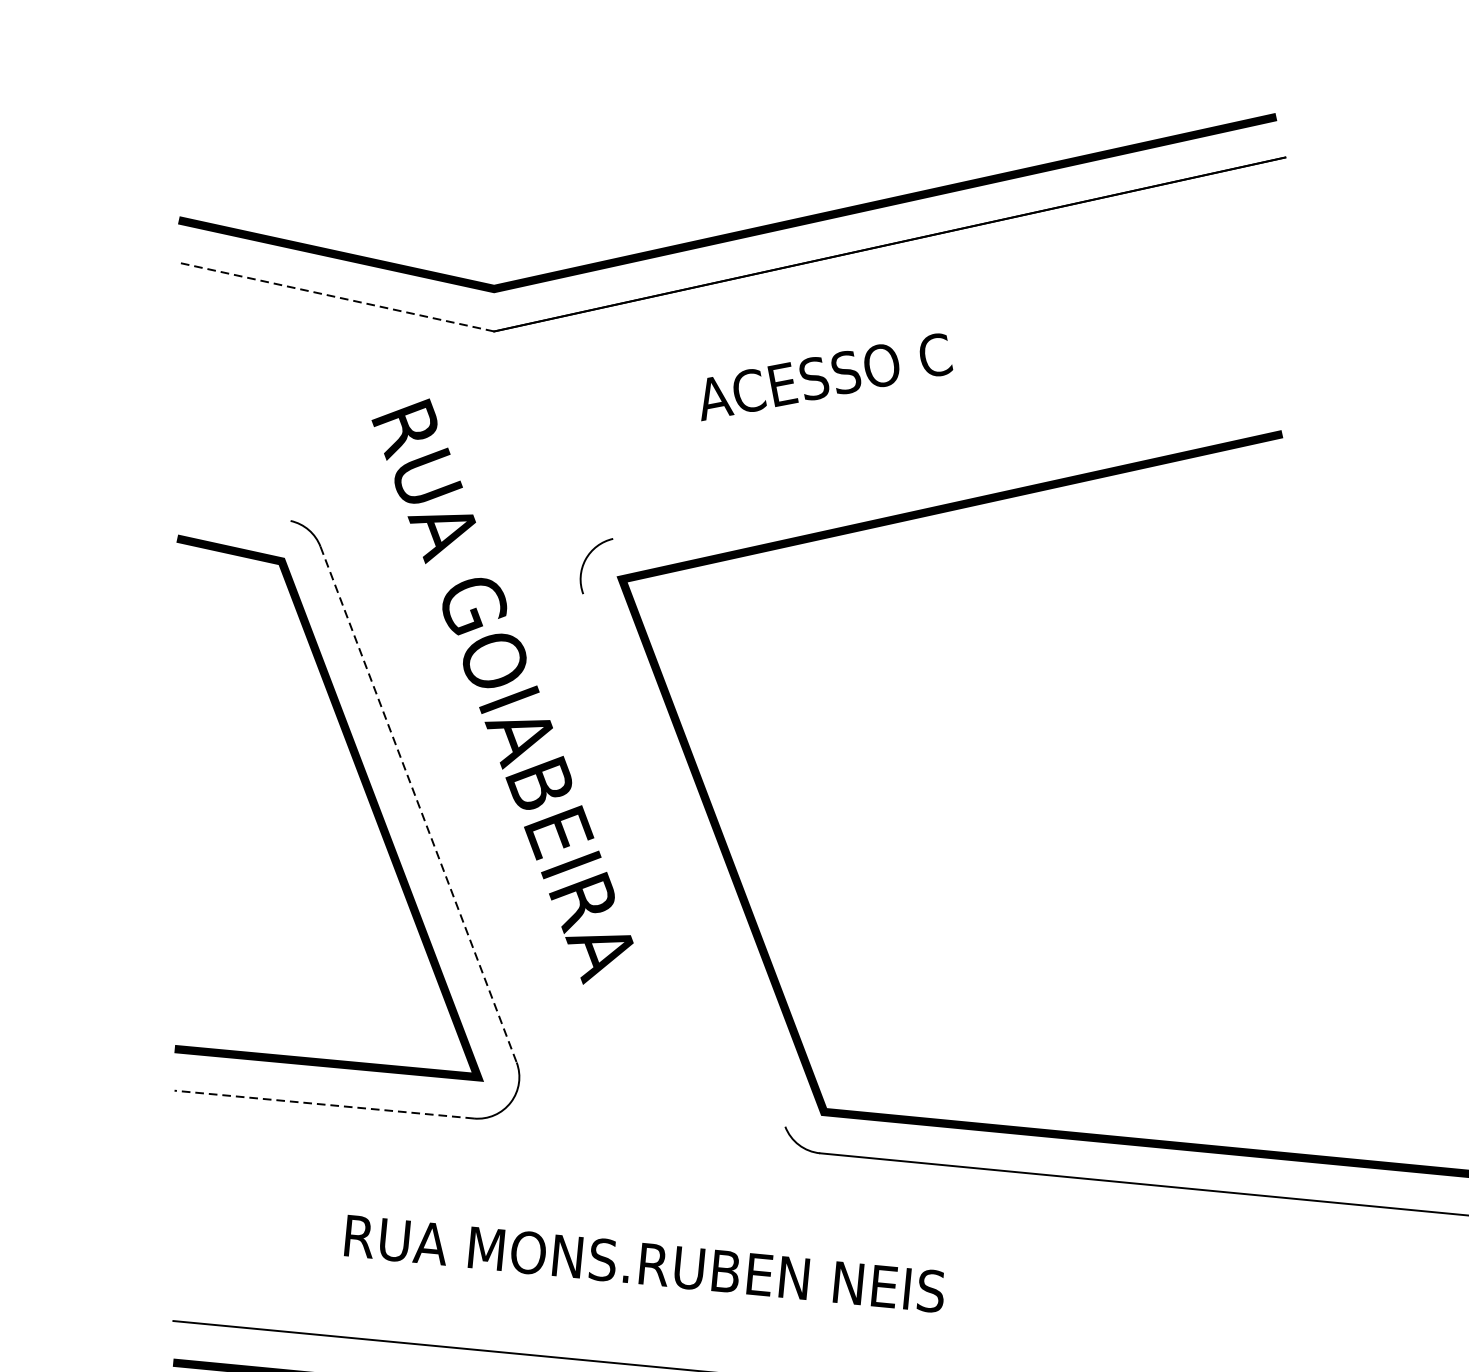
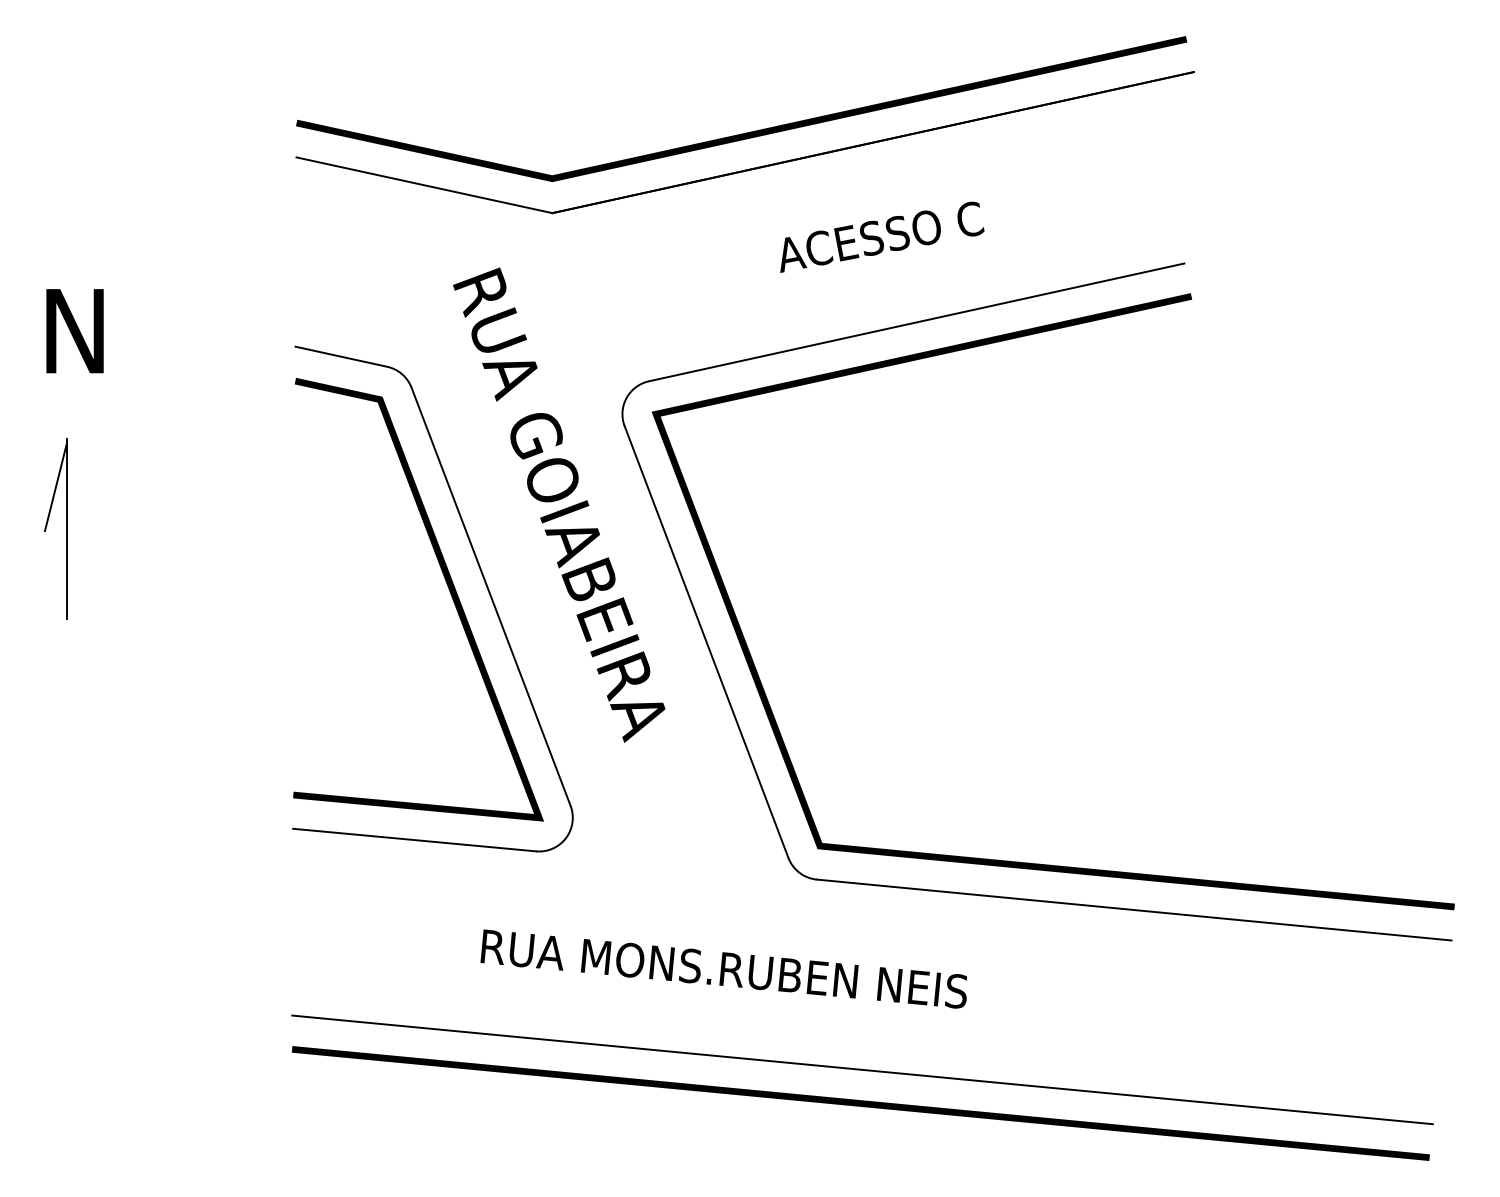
line: (336, 297) -> (424, 185), dashed -> solid
text: (827, 376) -> (882, 236), moved
line: (943, 466) -> (916, 322), added
line: (234, 508) -> (341, 356), added
line: (419, 804) -> (491, 596), dashed -> solid
line: (684, 859) -> (706, 641), added
line: (324, 1105) -> (414, 840), dashed -> solid
text: (643, 1262) -> (723, 968), moved

